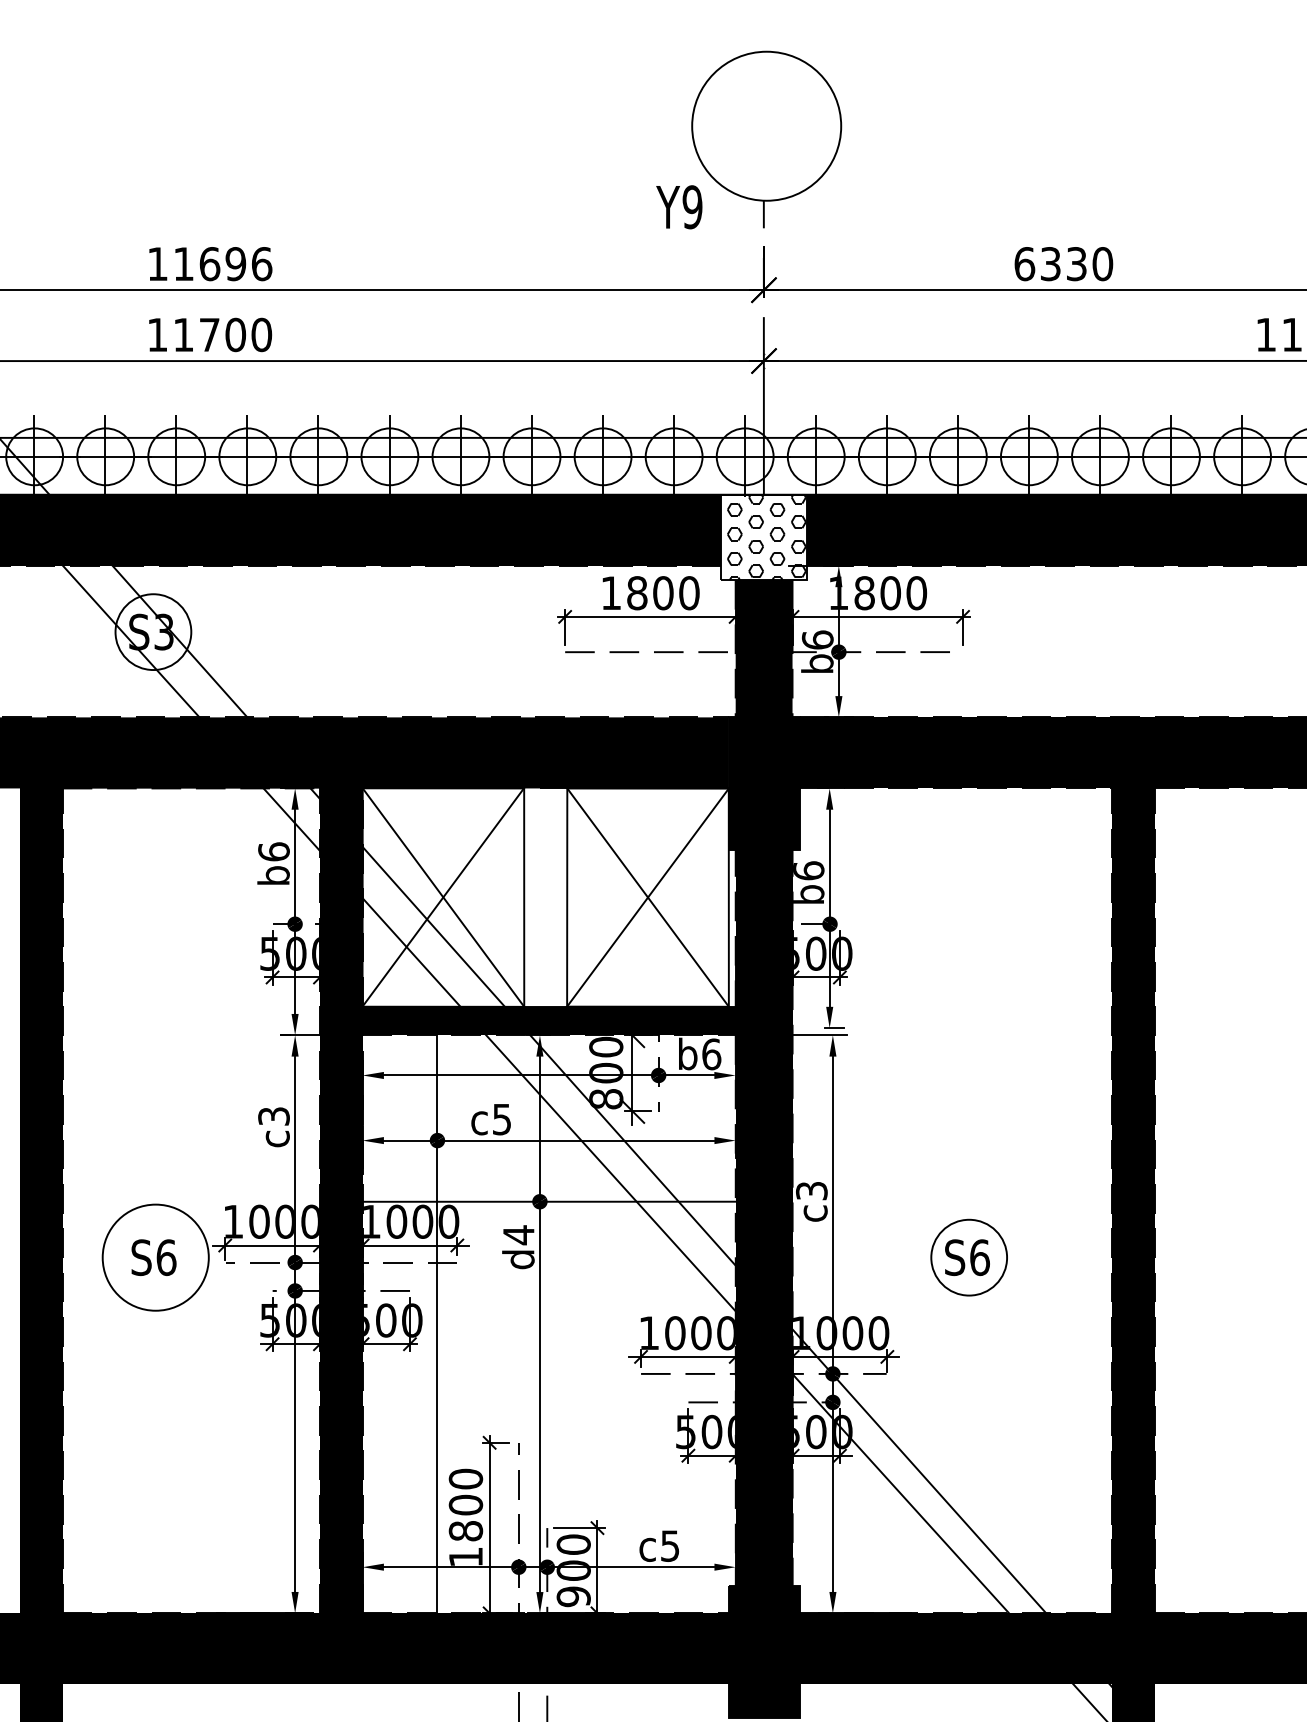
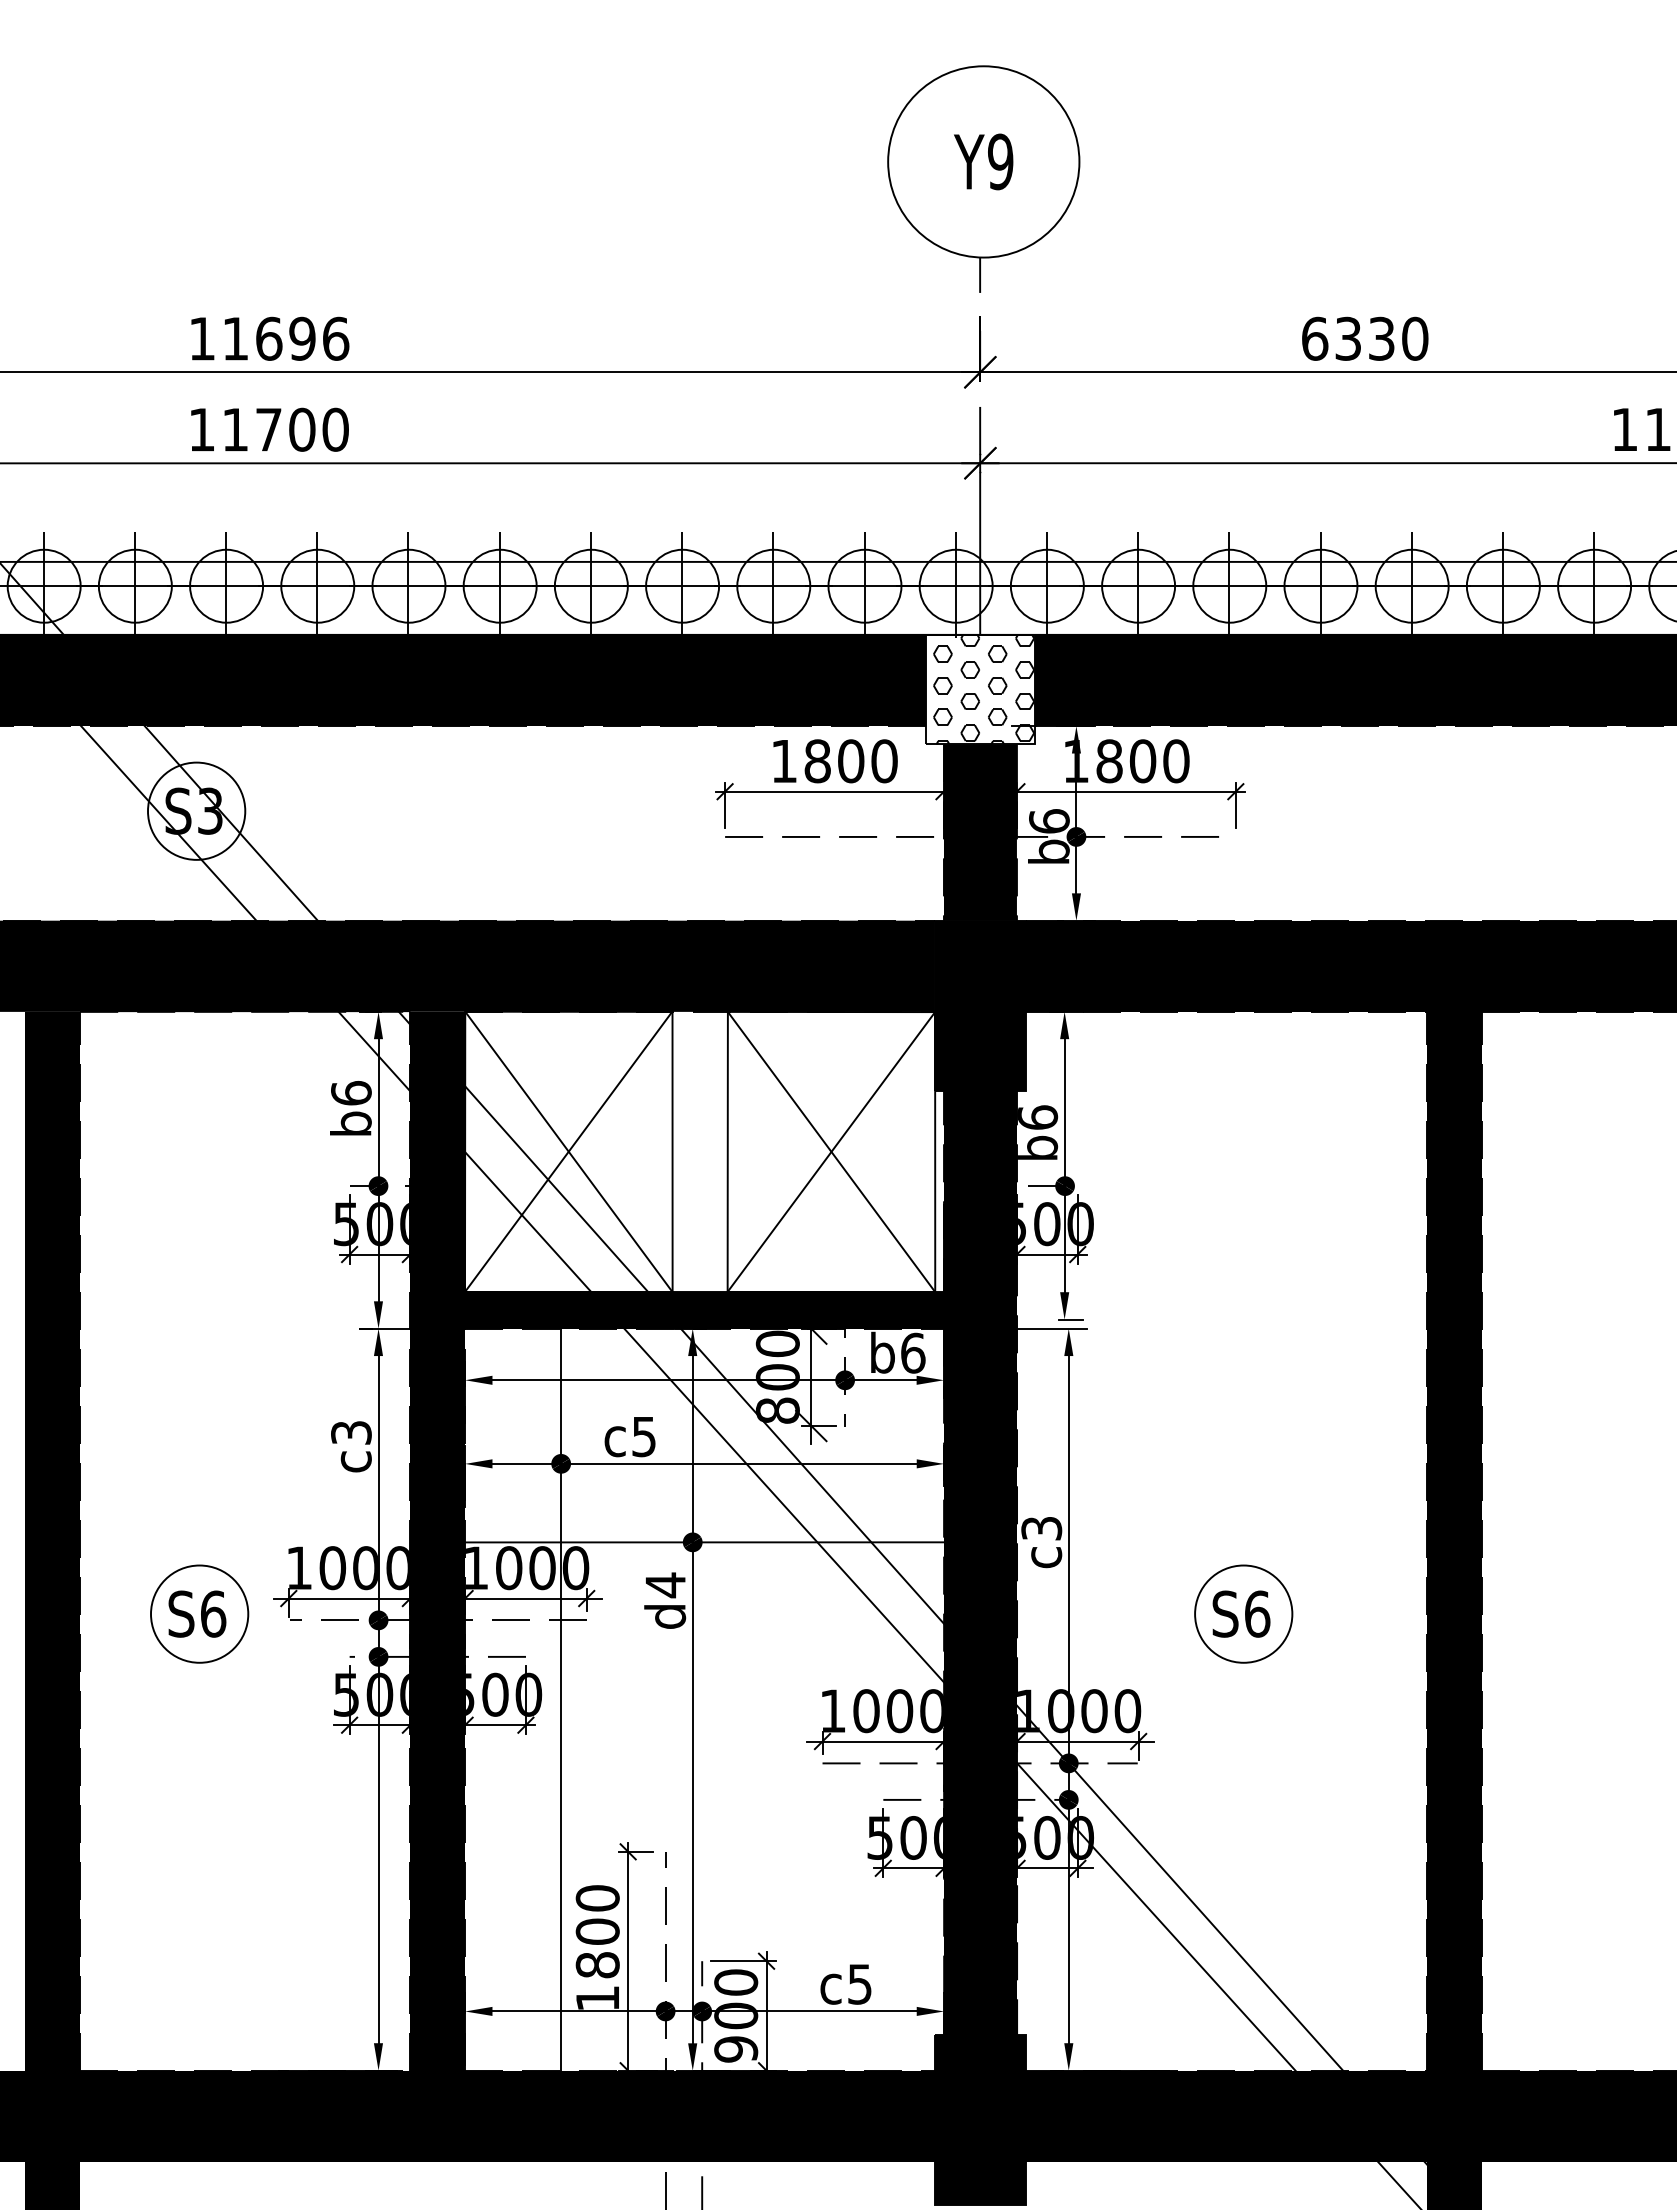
text: (679, 206) -> (983, 161), moved
circle: (155, 1257) -> (199, 1613), size x0.71

